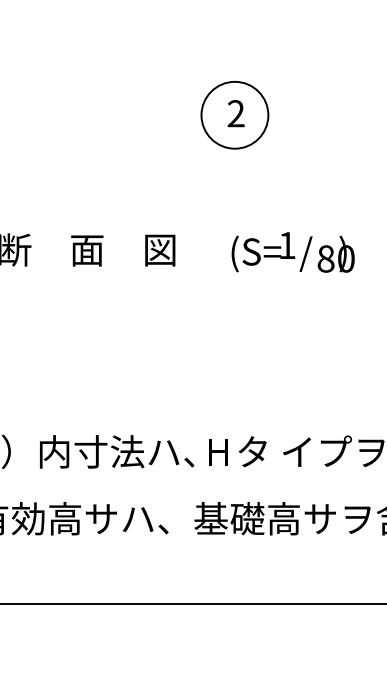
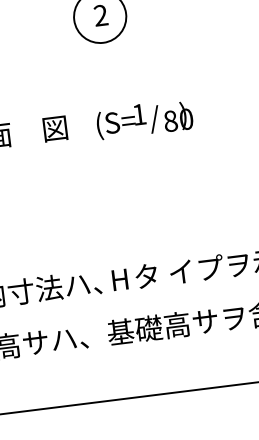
text: (292, 252) -> (144, 119), moved

